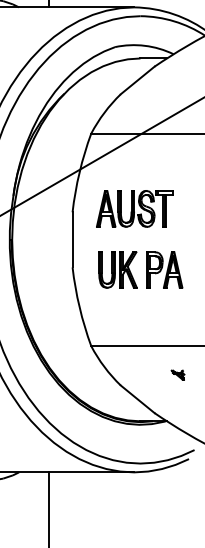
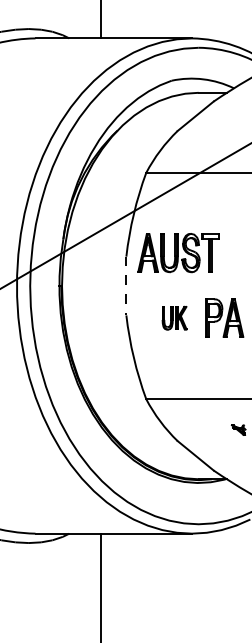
part: (134, 209) -> (178, 253), moved
line: (72, 240) -> (126, 286), solid -> dashed
part: (117, 270) -> (174, 318), size x0.6

